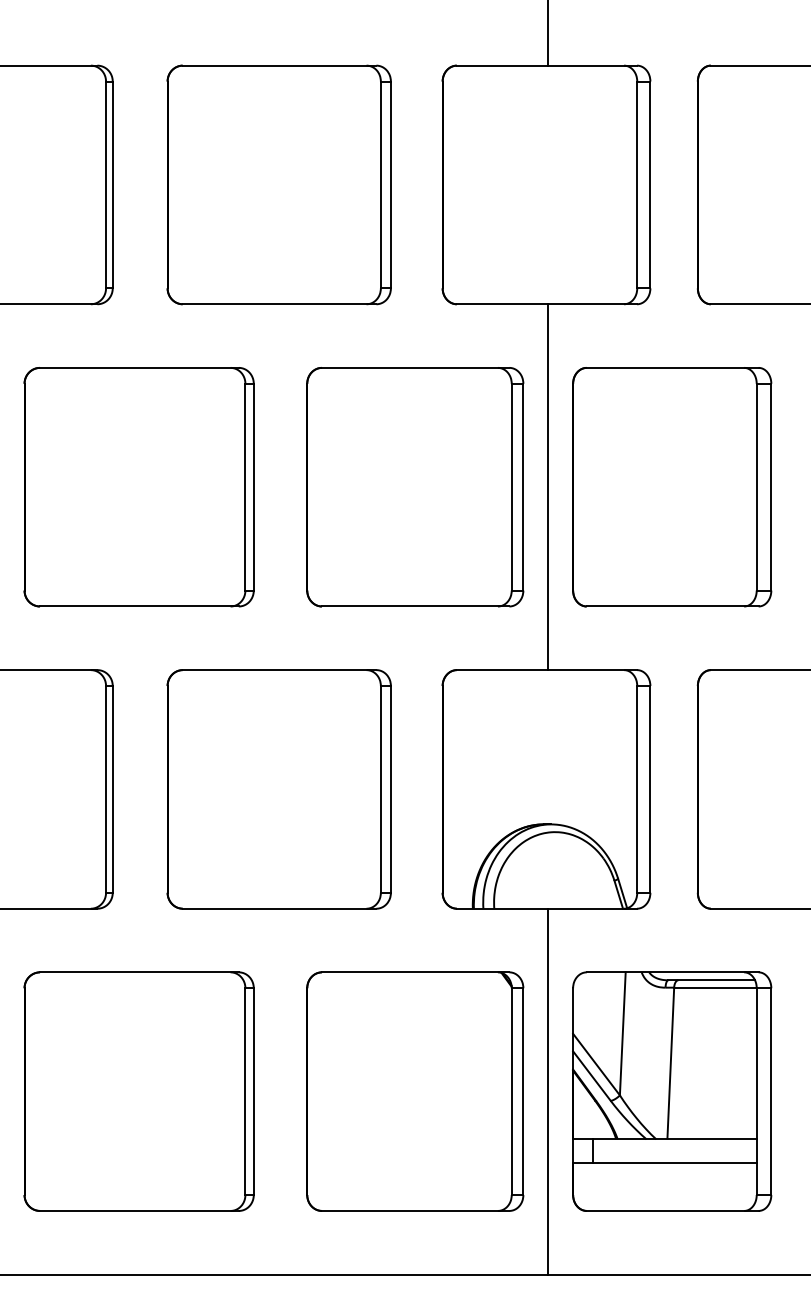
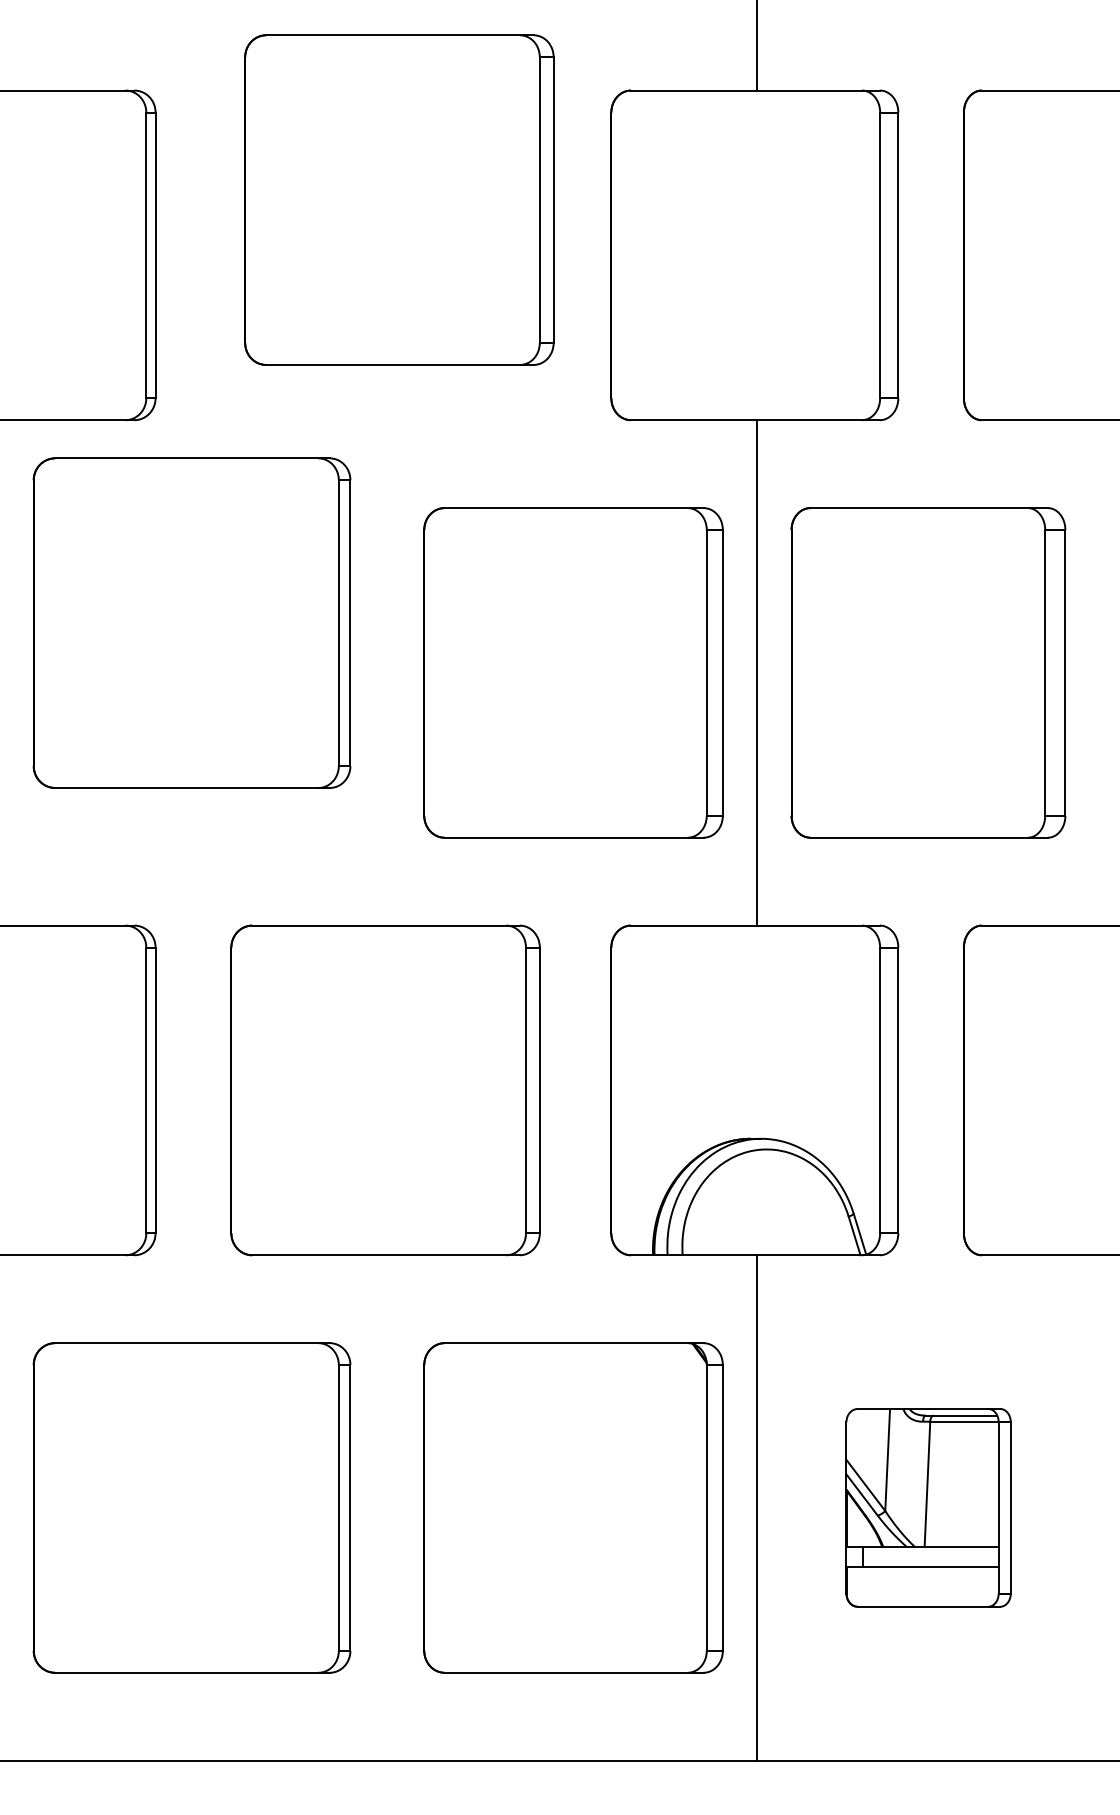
part: (278, 184) -> (398, 199), moved
part: (138, 487) -> (191, 623), moved
part: (672, 1091) -> (928, 1507), size x0.6

